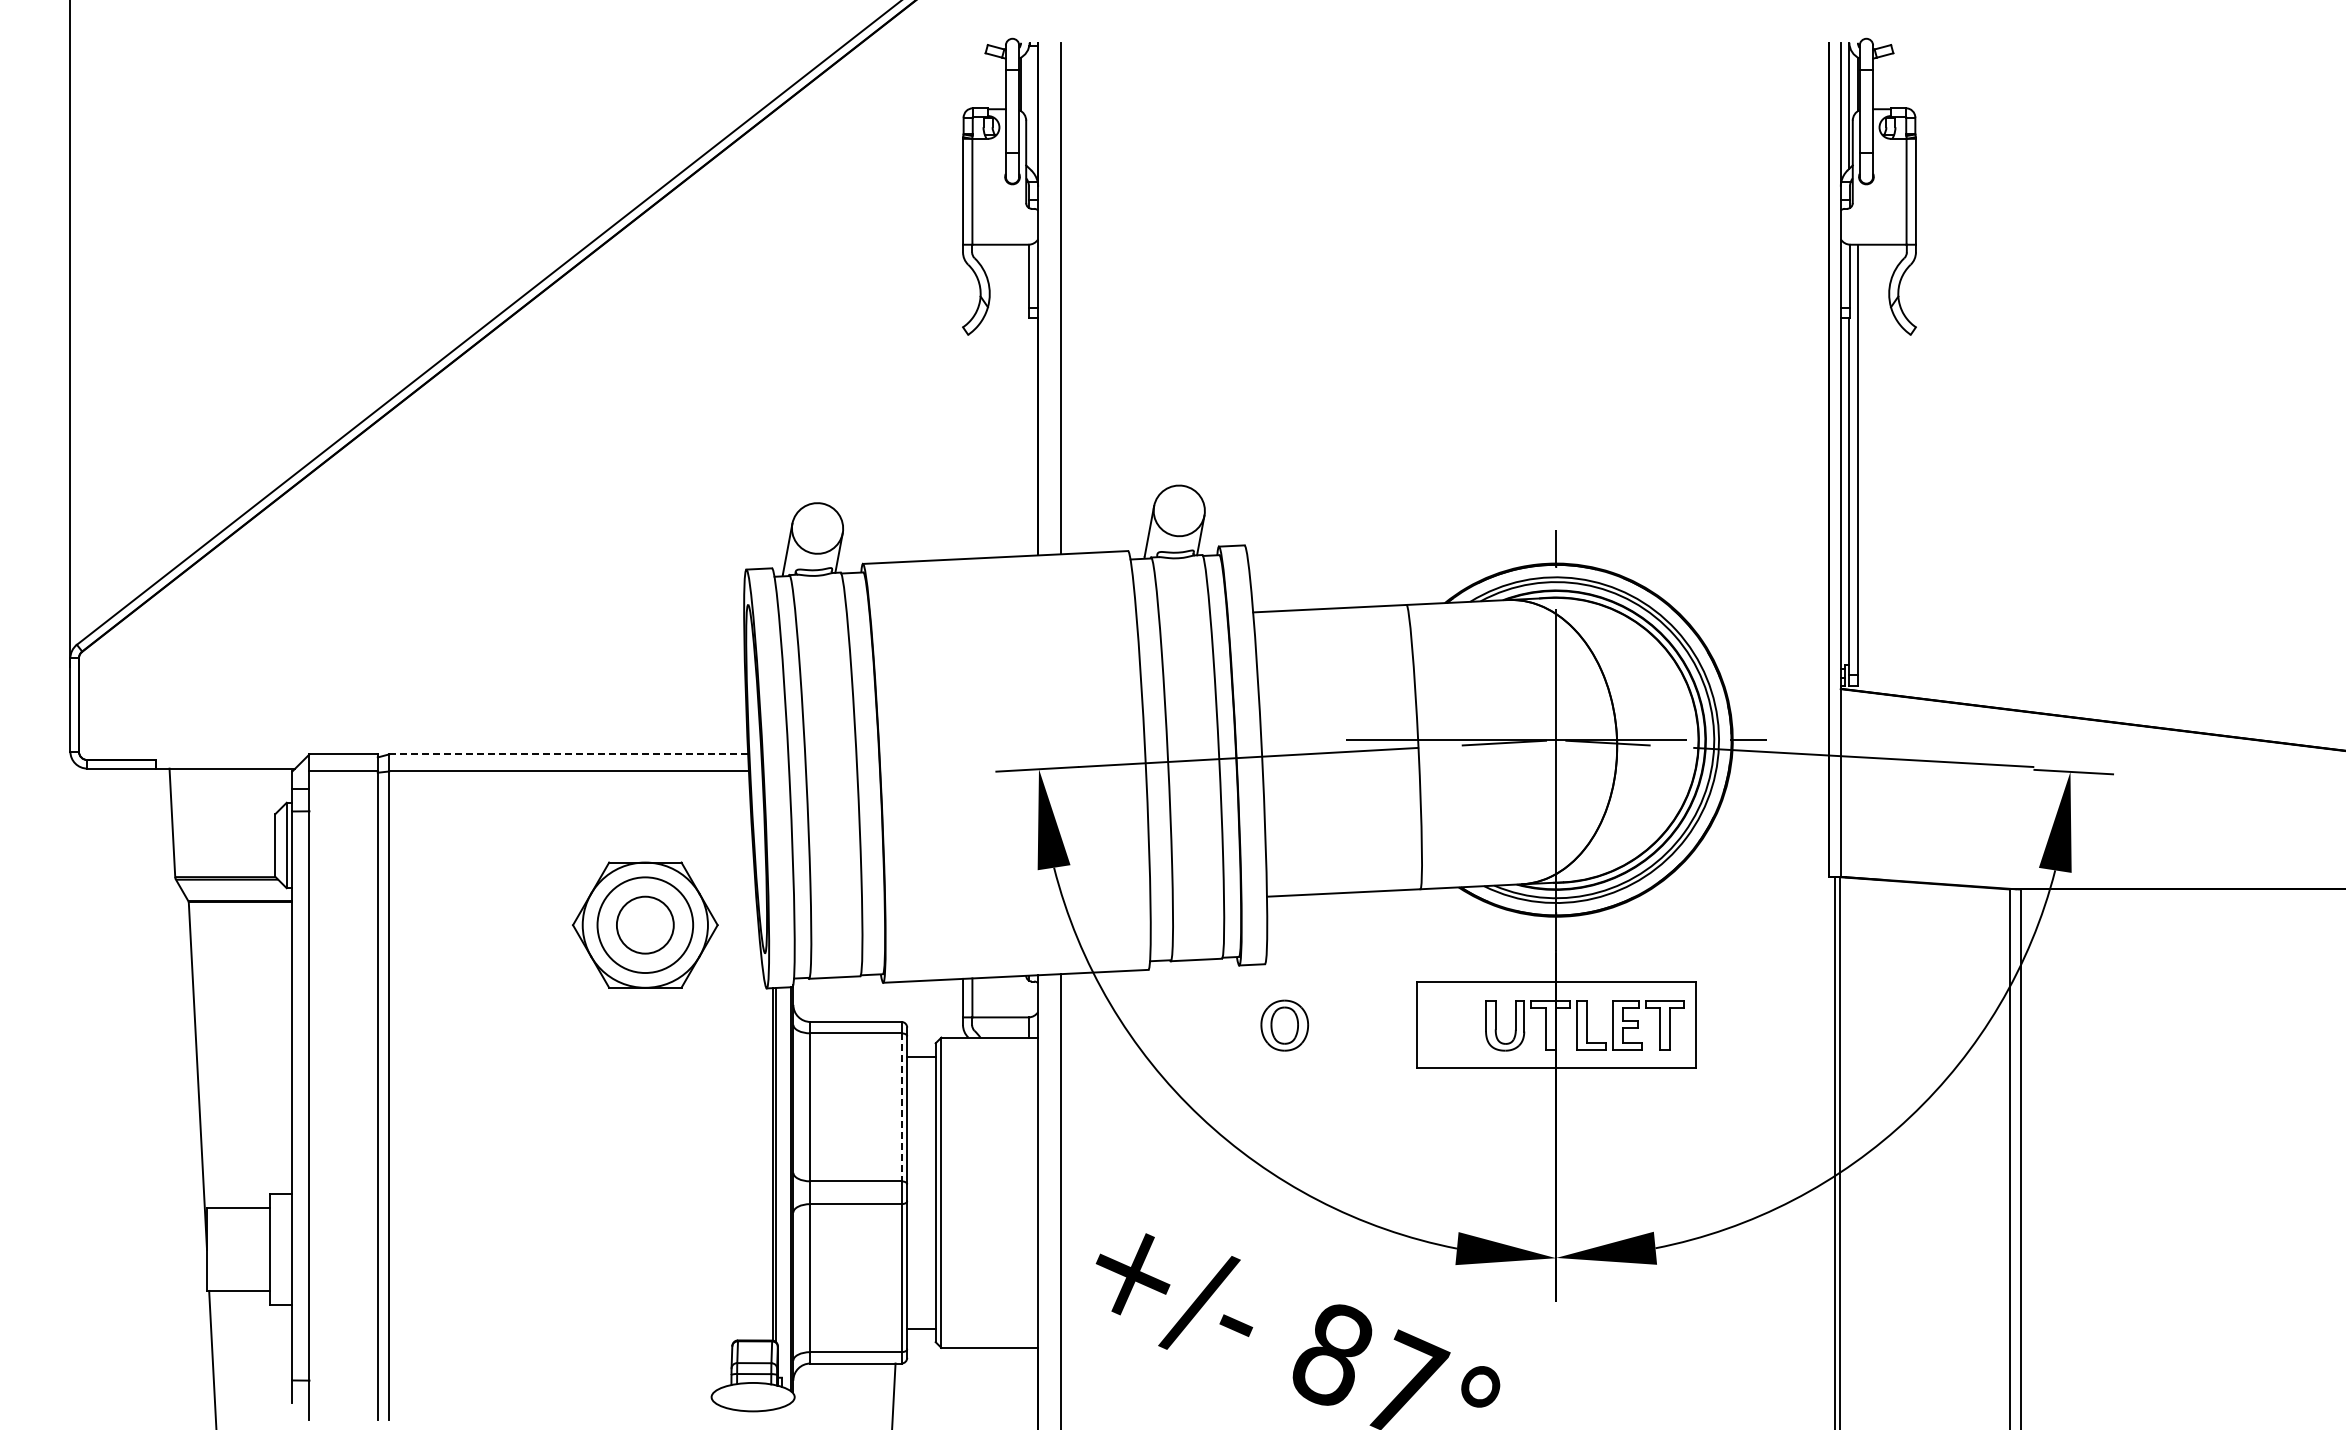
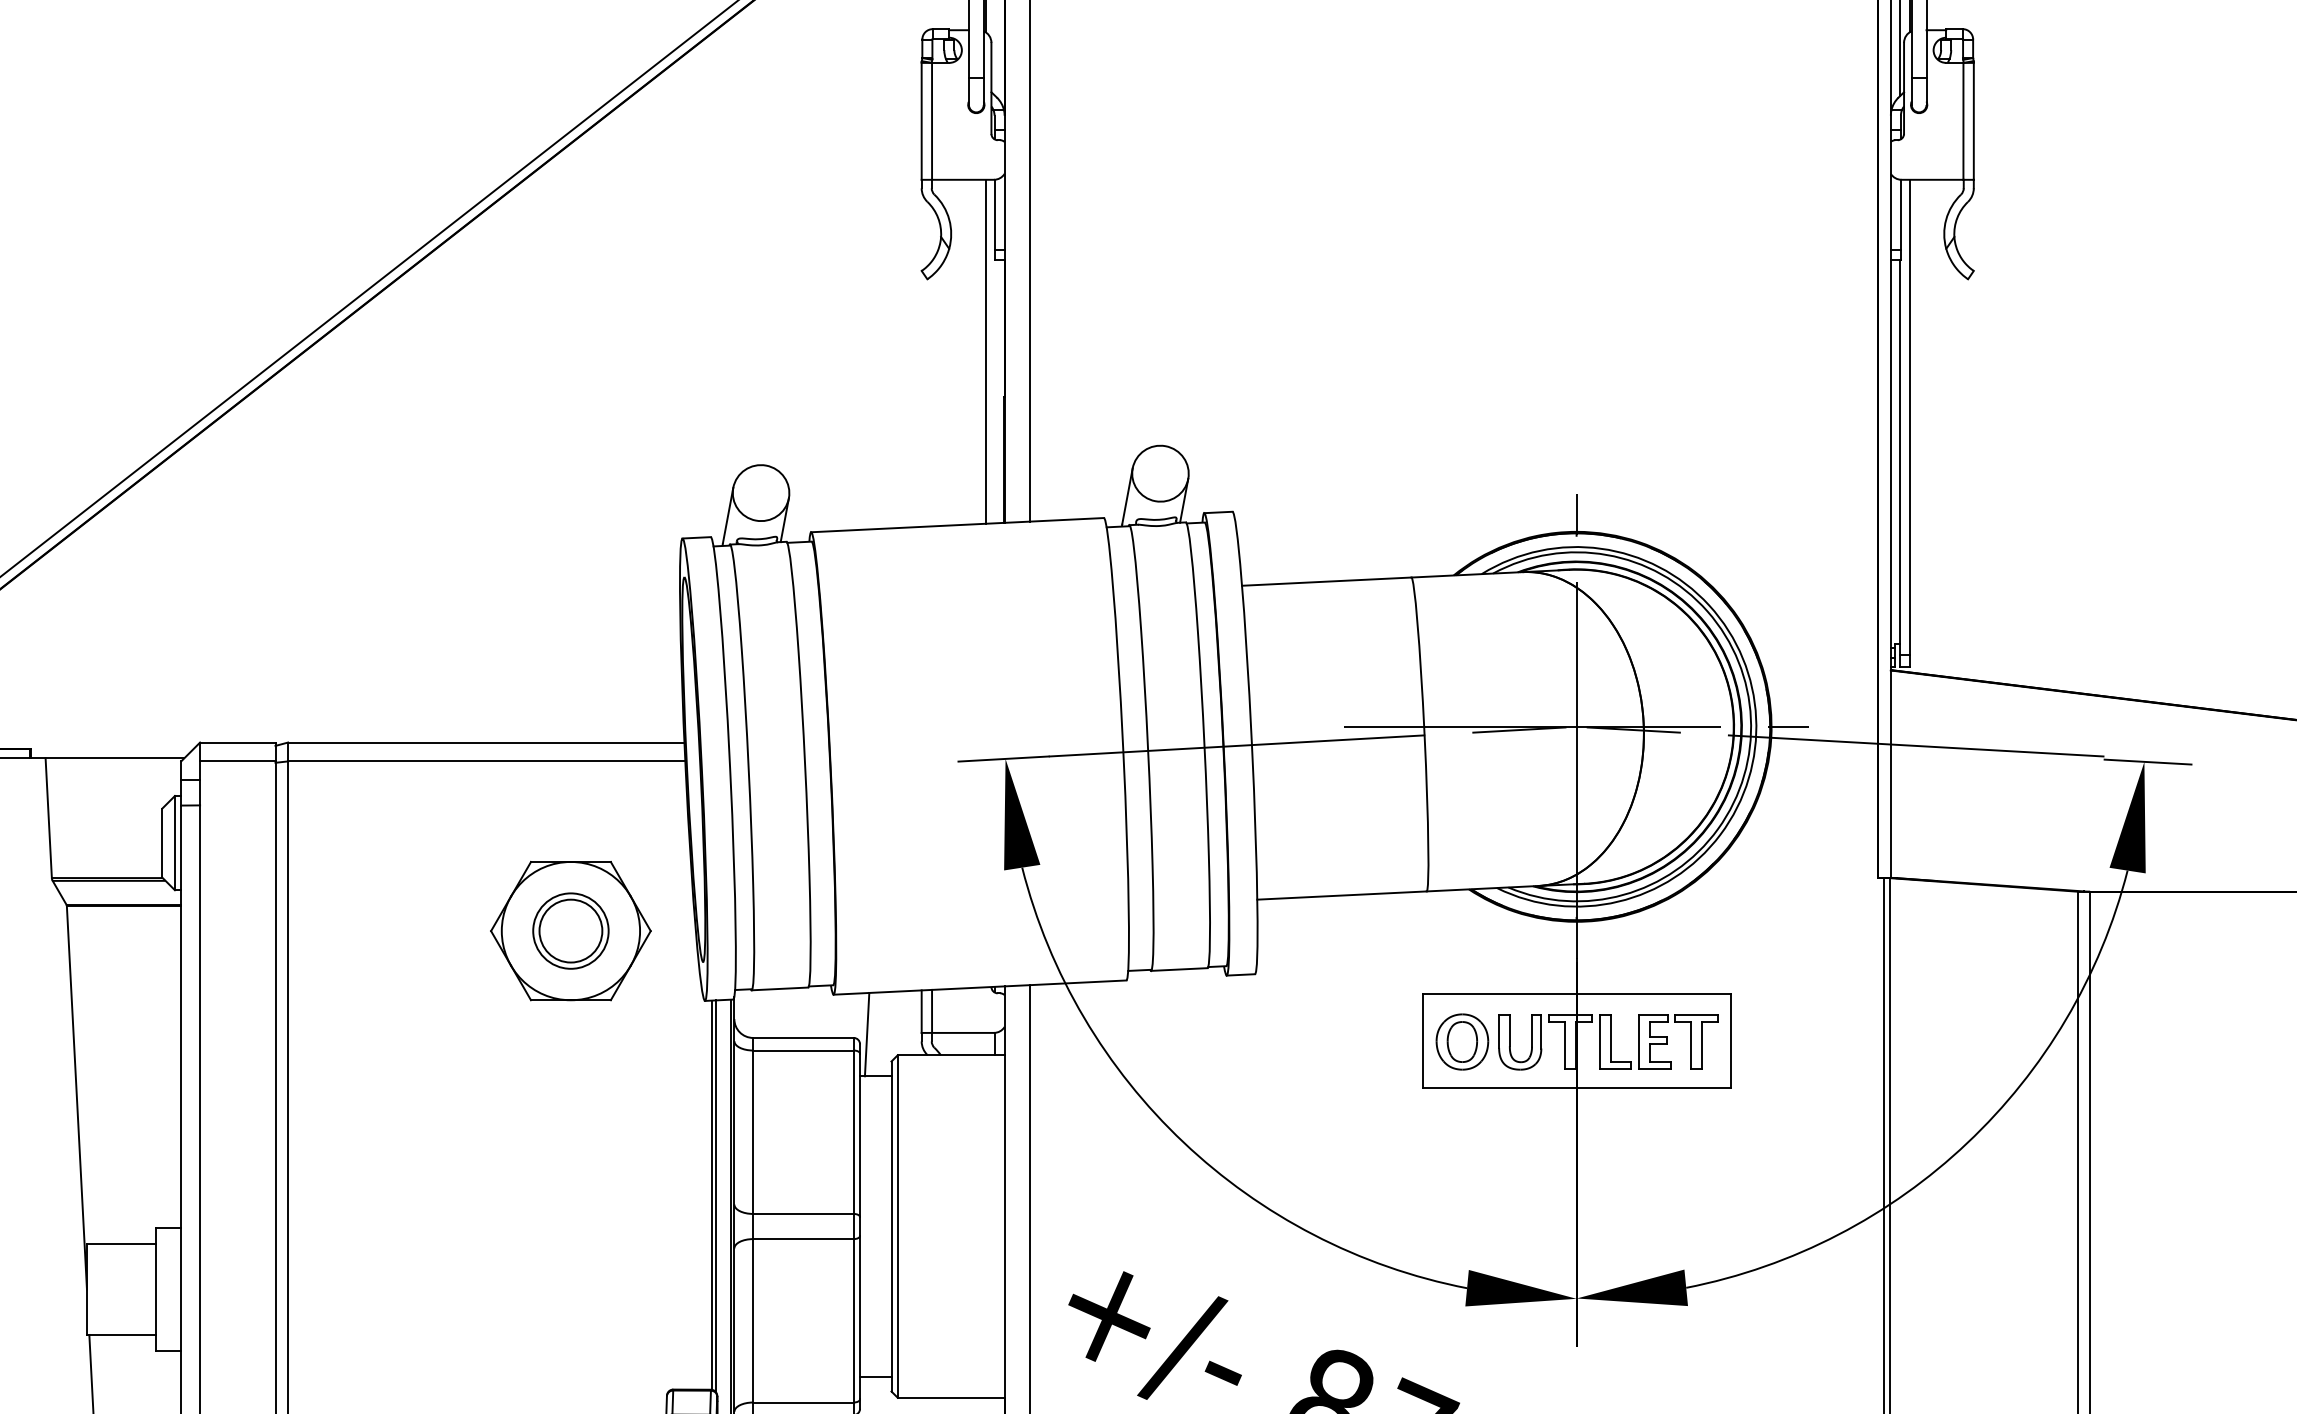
line: (1021, 400) -> (986, 351), added
line: (568, 754) -> (486, 742), dashed -> solid
circle: (645, 925) -> (571, 931), size x0.71
line: (913, 1018) -> (866, 1034), added
part: (1284, 1025) -> (1462, 1041), moved
line: (901, 1107) -> (853, 1132), dashed -> solid

